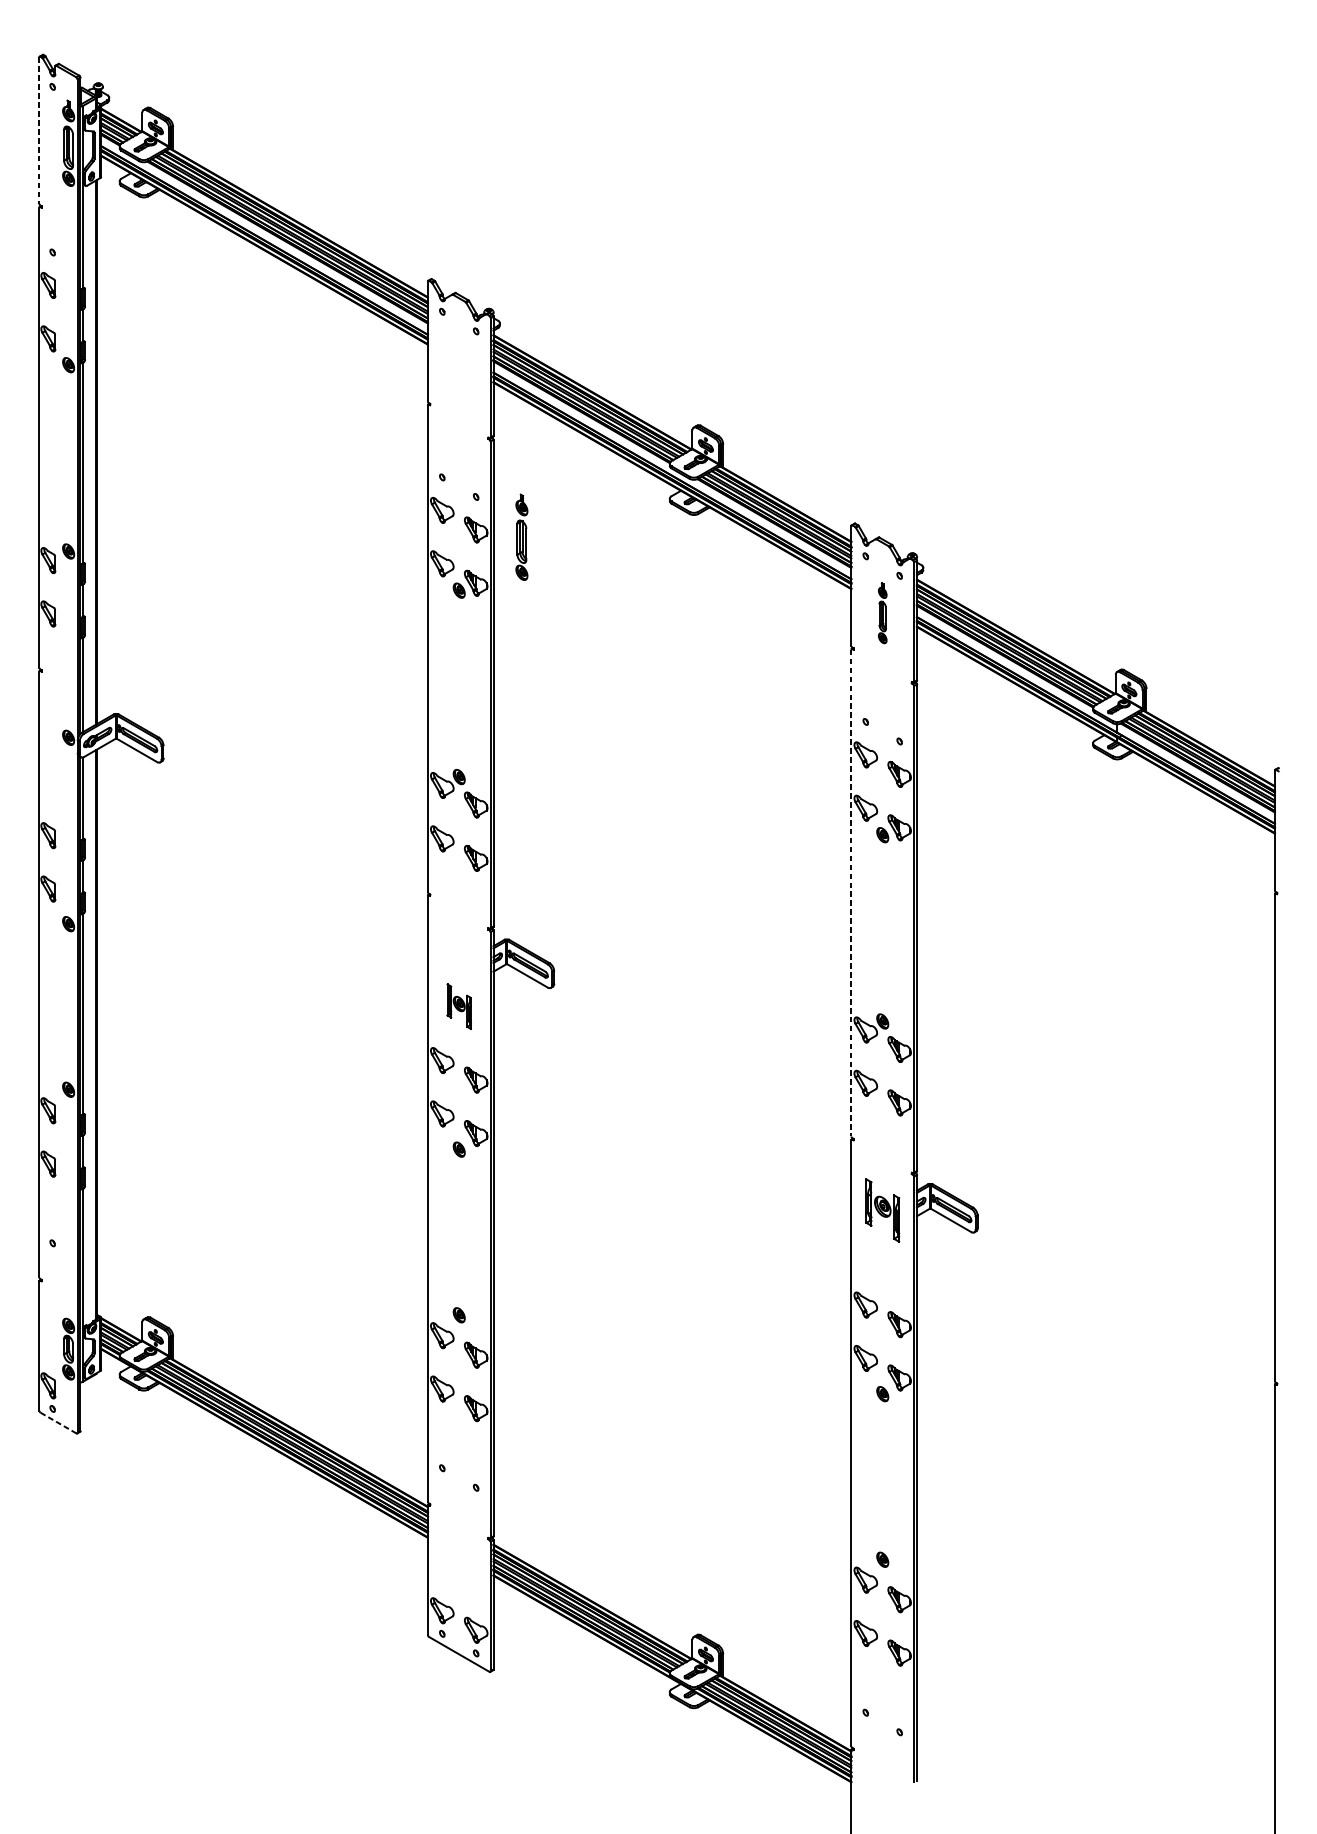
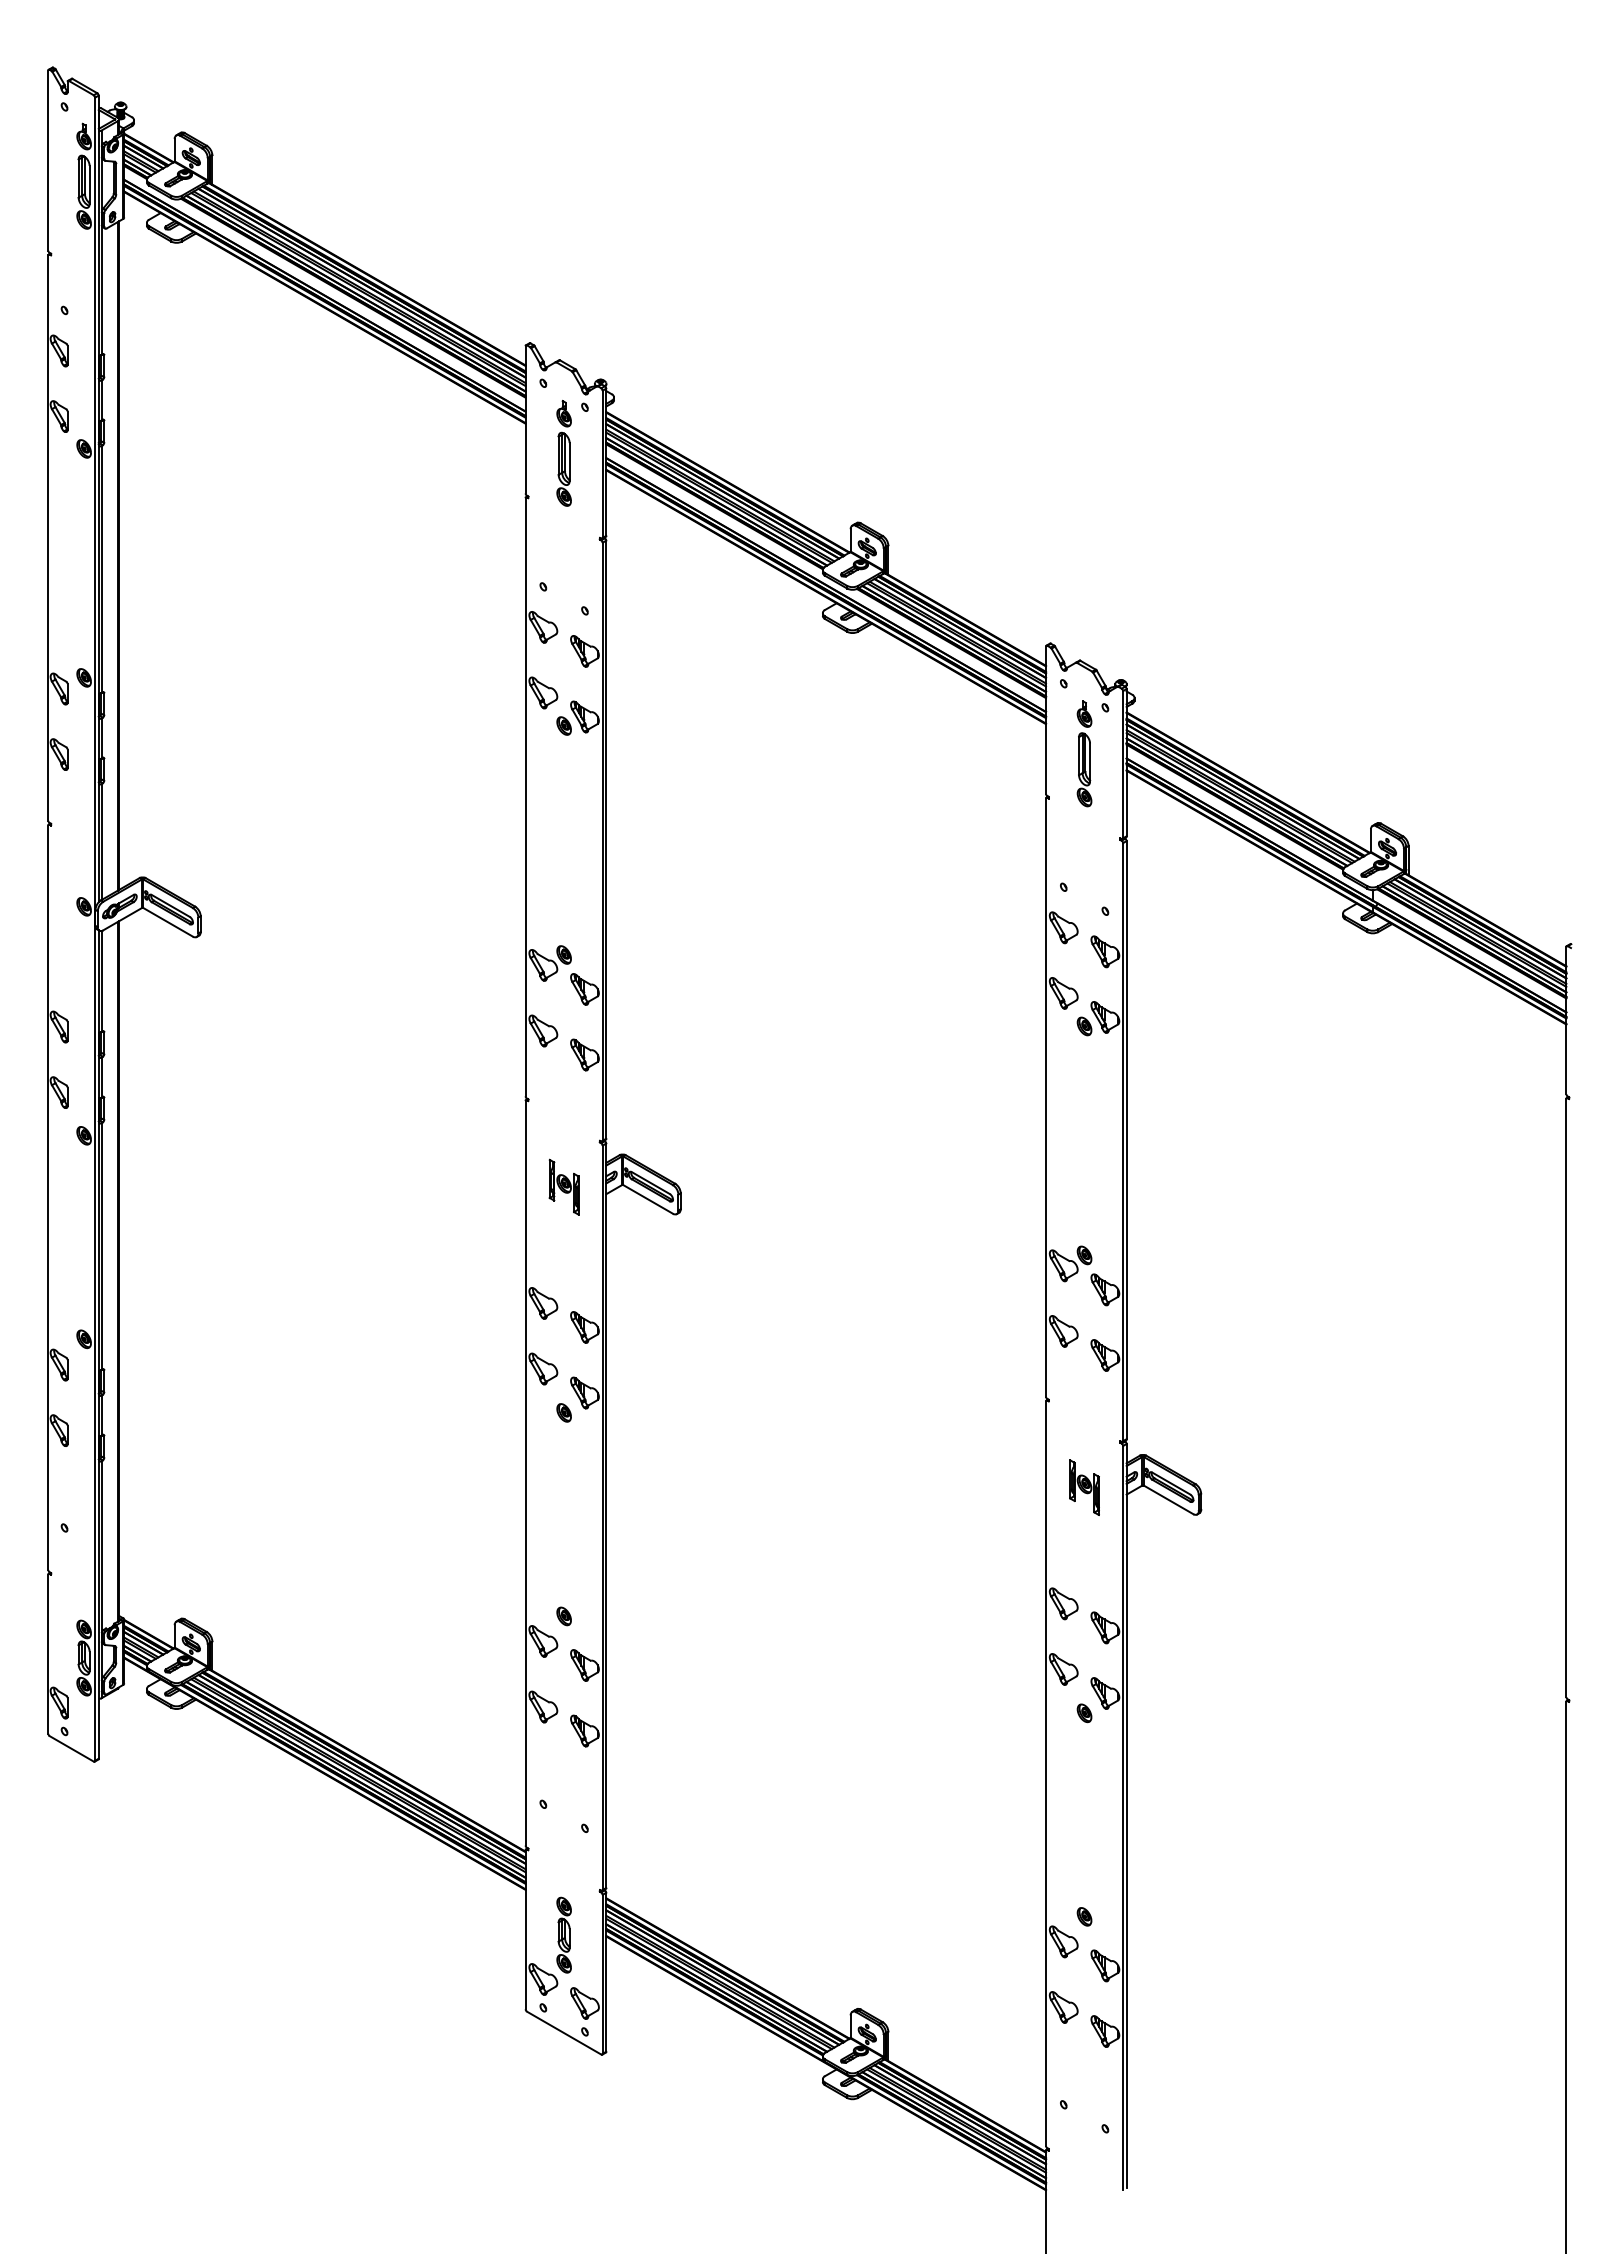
line: (39, 131) -> (48, 161), dashed -> solid
part: (521, 537) -> (563, 453), moved
part: (882, 613) -> (1084, 753), size x1.43
line: (851, 893) -> (1046, 1098), dashed -> solid
part: (458, 1006) -> (563, 1186), moved
part: (882, 1210) -> (1084, 1487), size x0.71
line: (59, 1423) -> (72, 1749), dashed -> solid
part: (458, 1574) -> (563, 1934), added

